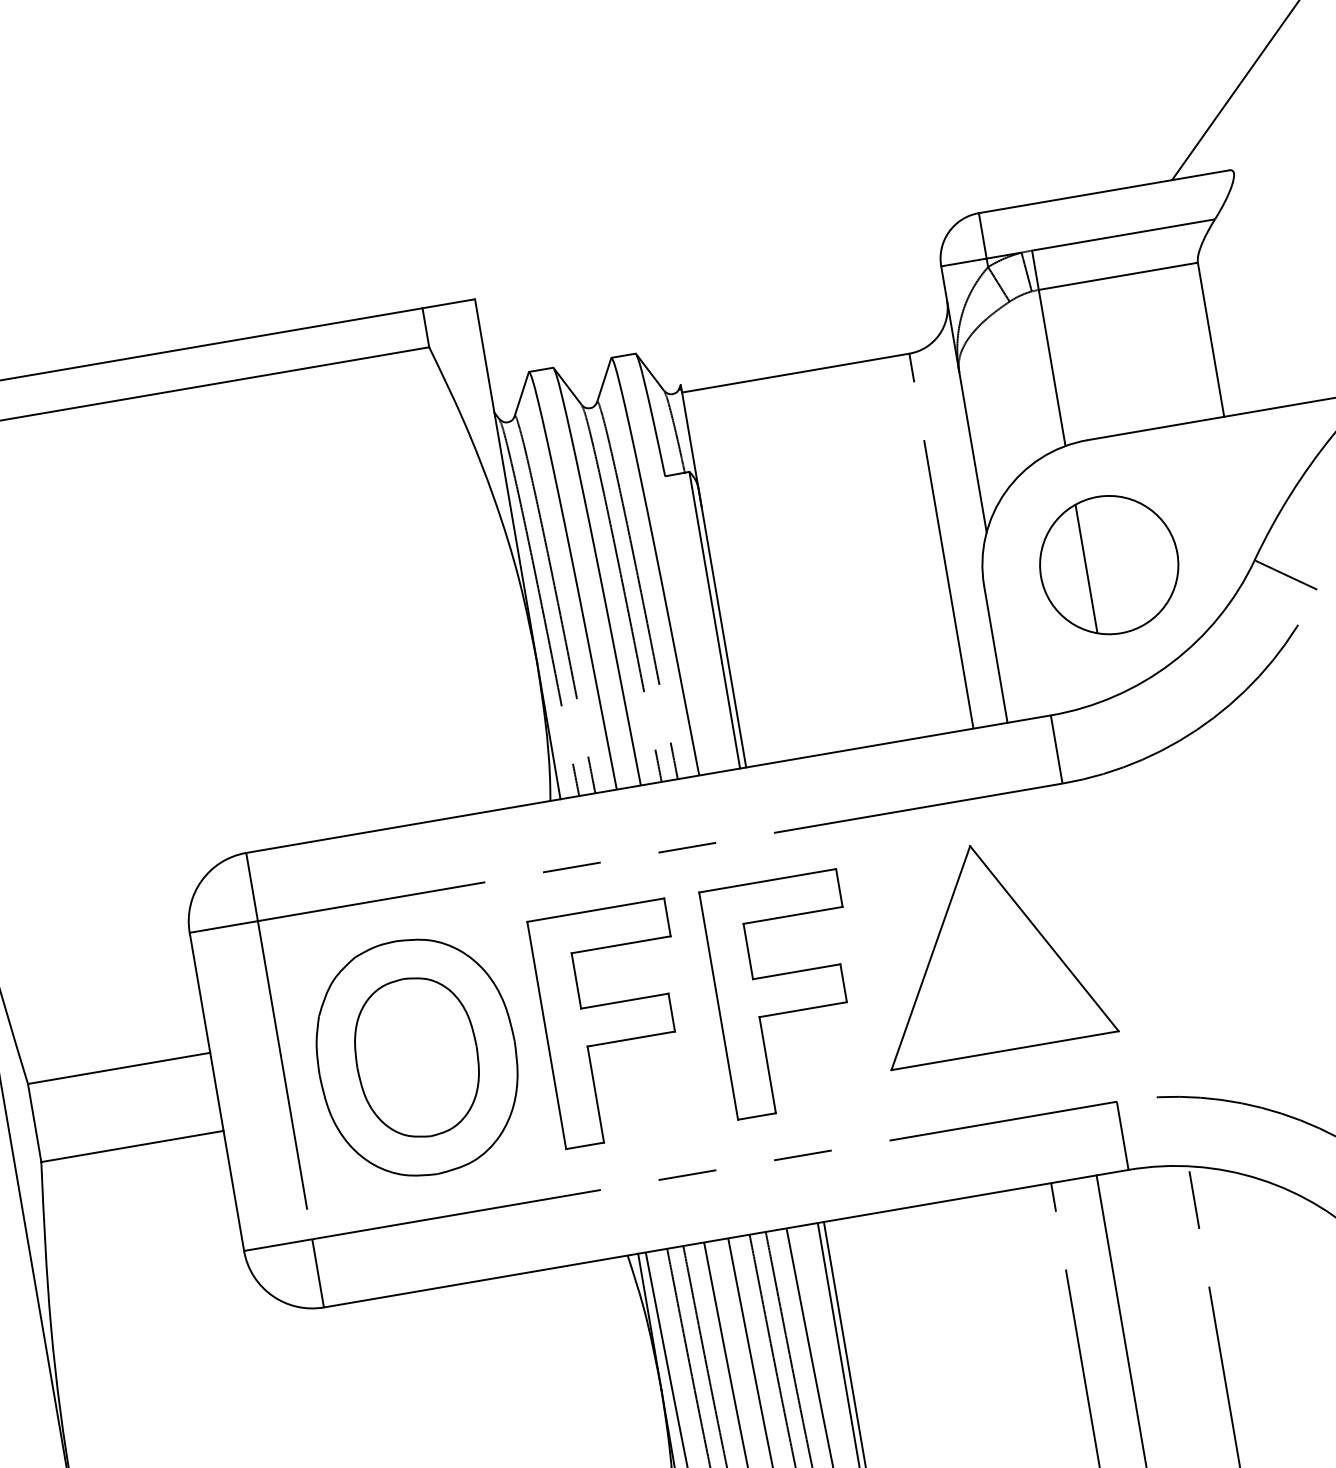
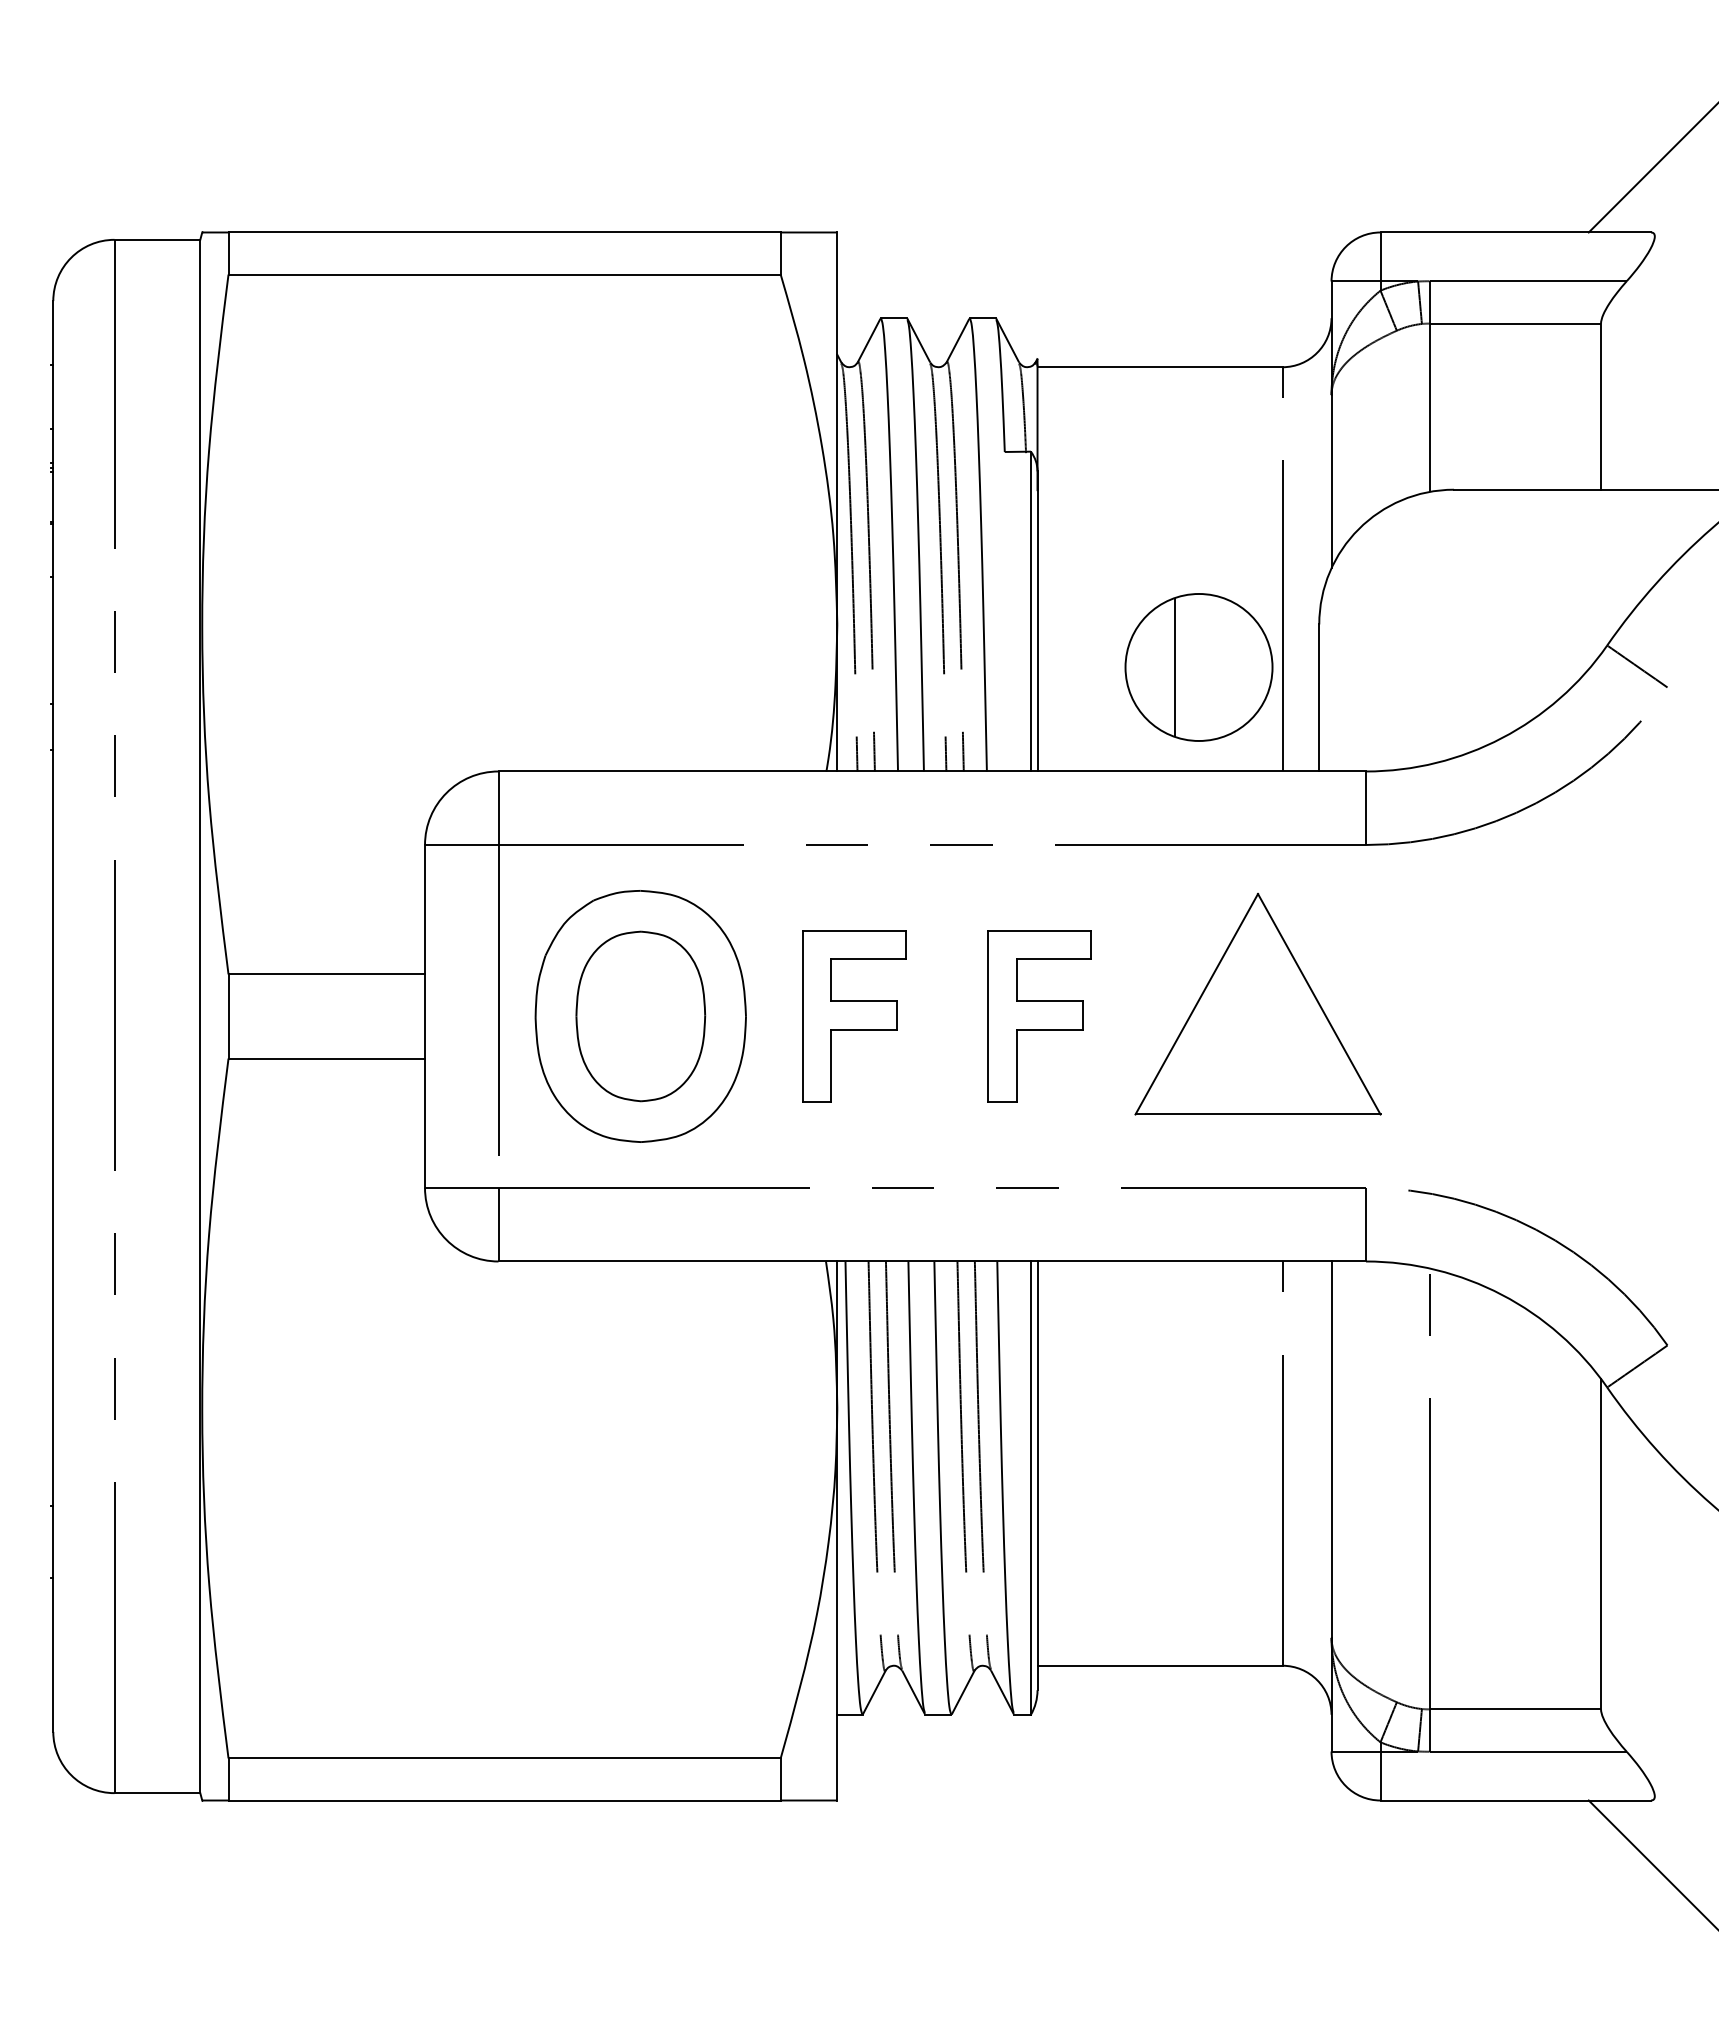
part: (1108, 565) -> (1198, 667), moved
part: (786, 994) -> (1039, 1016), size x0.7
part: (615, 1023) -> (854, 1016), size x0.7

